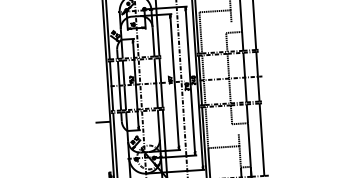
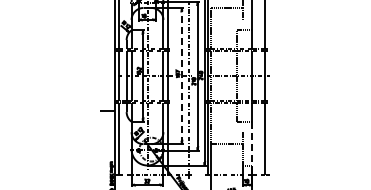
line: (174, 81) -> (181, 75), solid -> dashed
line: (249, 144) -> (252, 143), solid -> dashed

